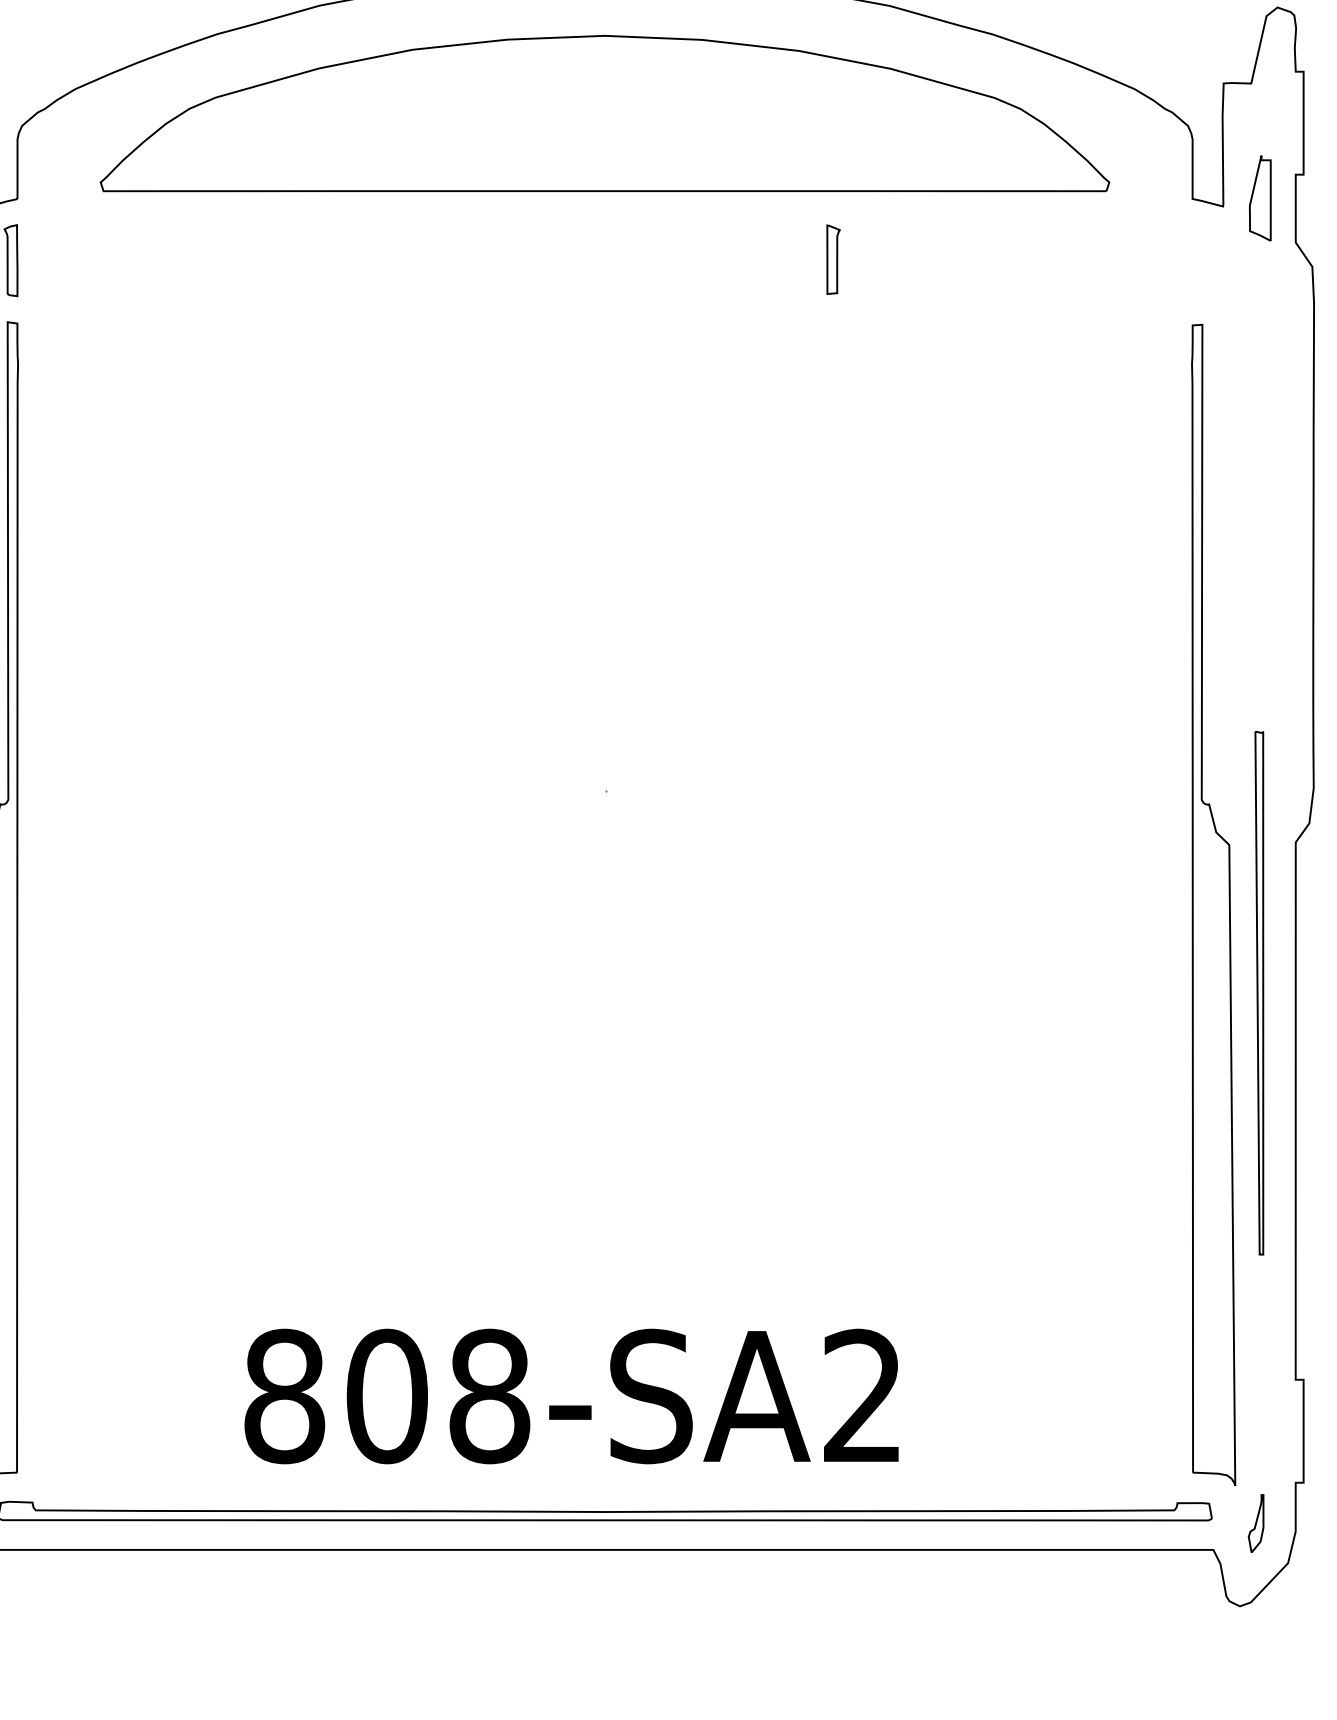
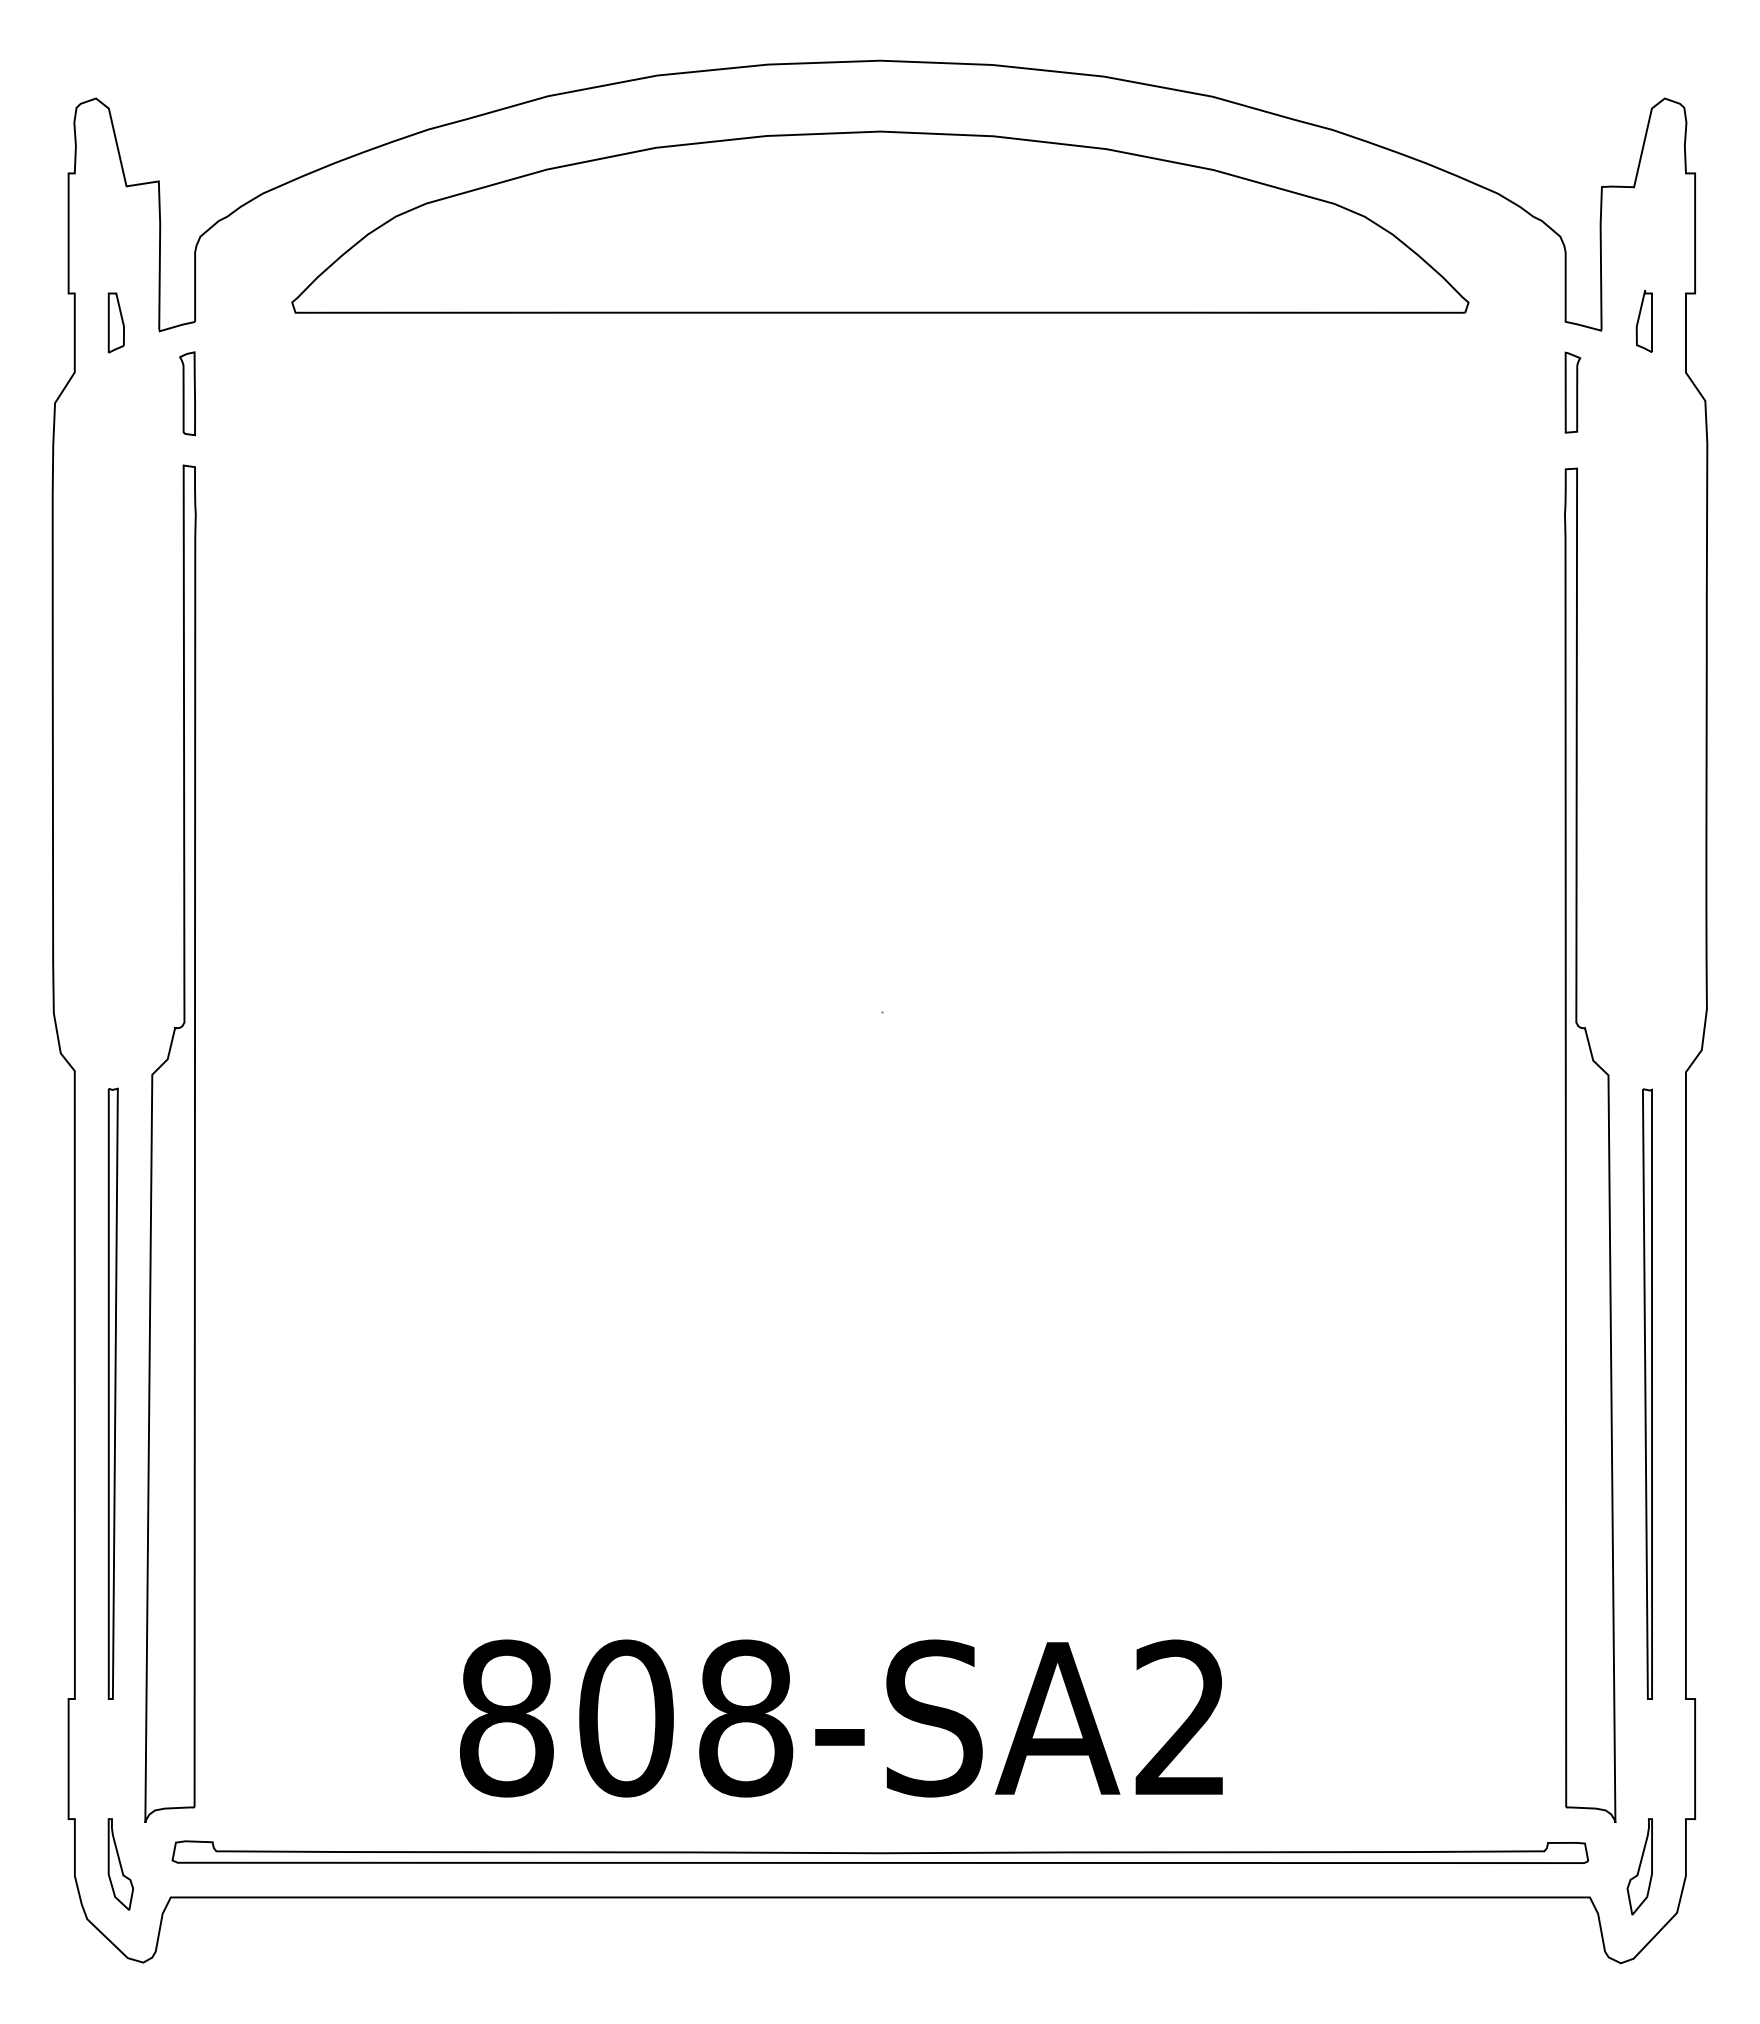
part: (1259, 198) -> (1643, 321), size x0.62
part: (833, 259) -> (1572, 392), moved
part: (1259, 992) -> (1647, 1393), moved
part: (1255, 1523) -> (1639, 1866), size x1.43

